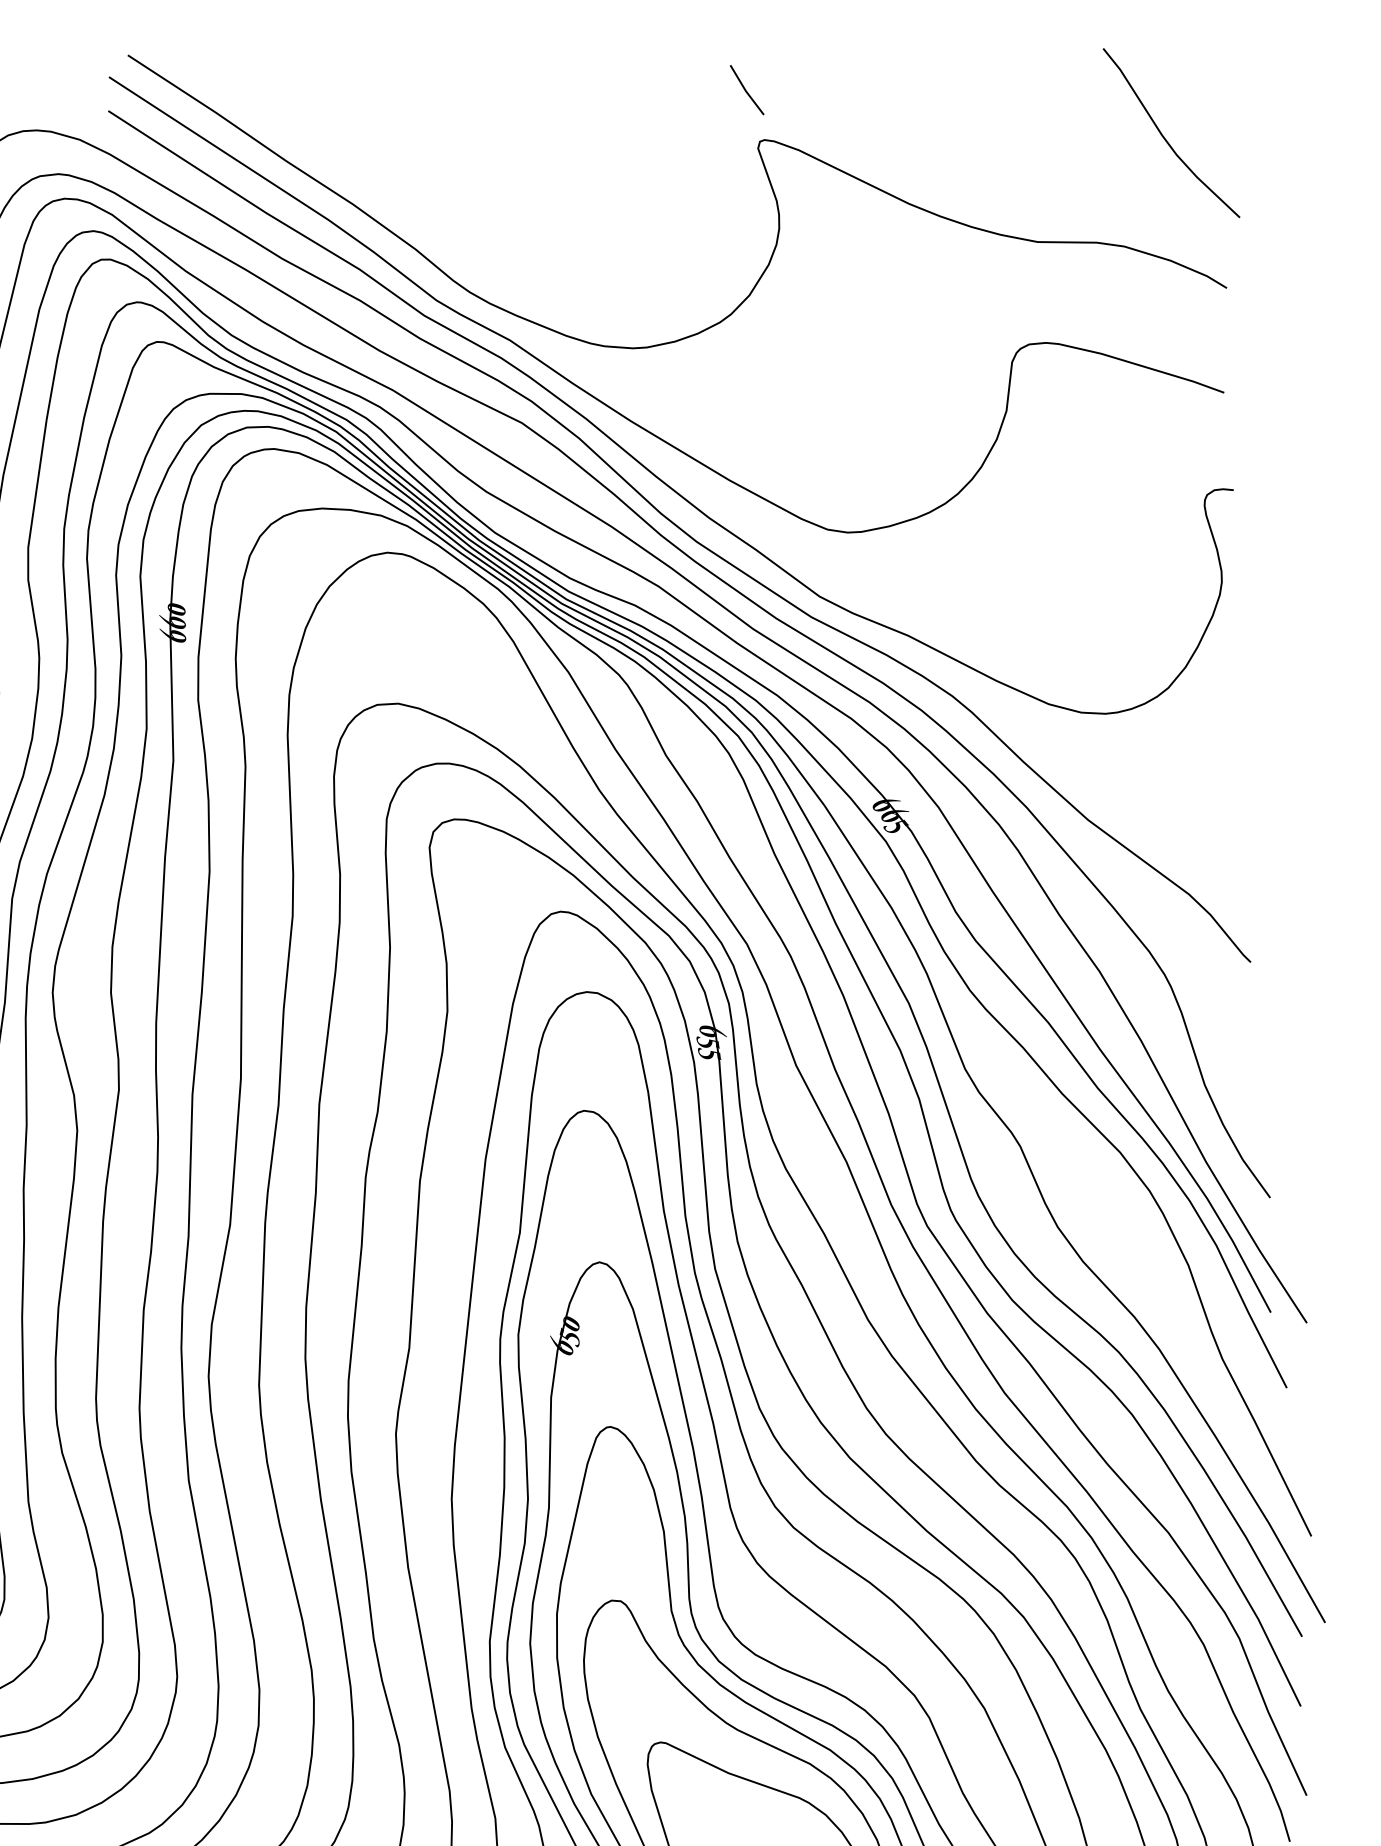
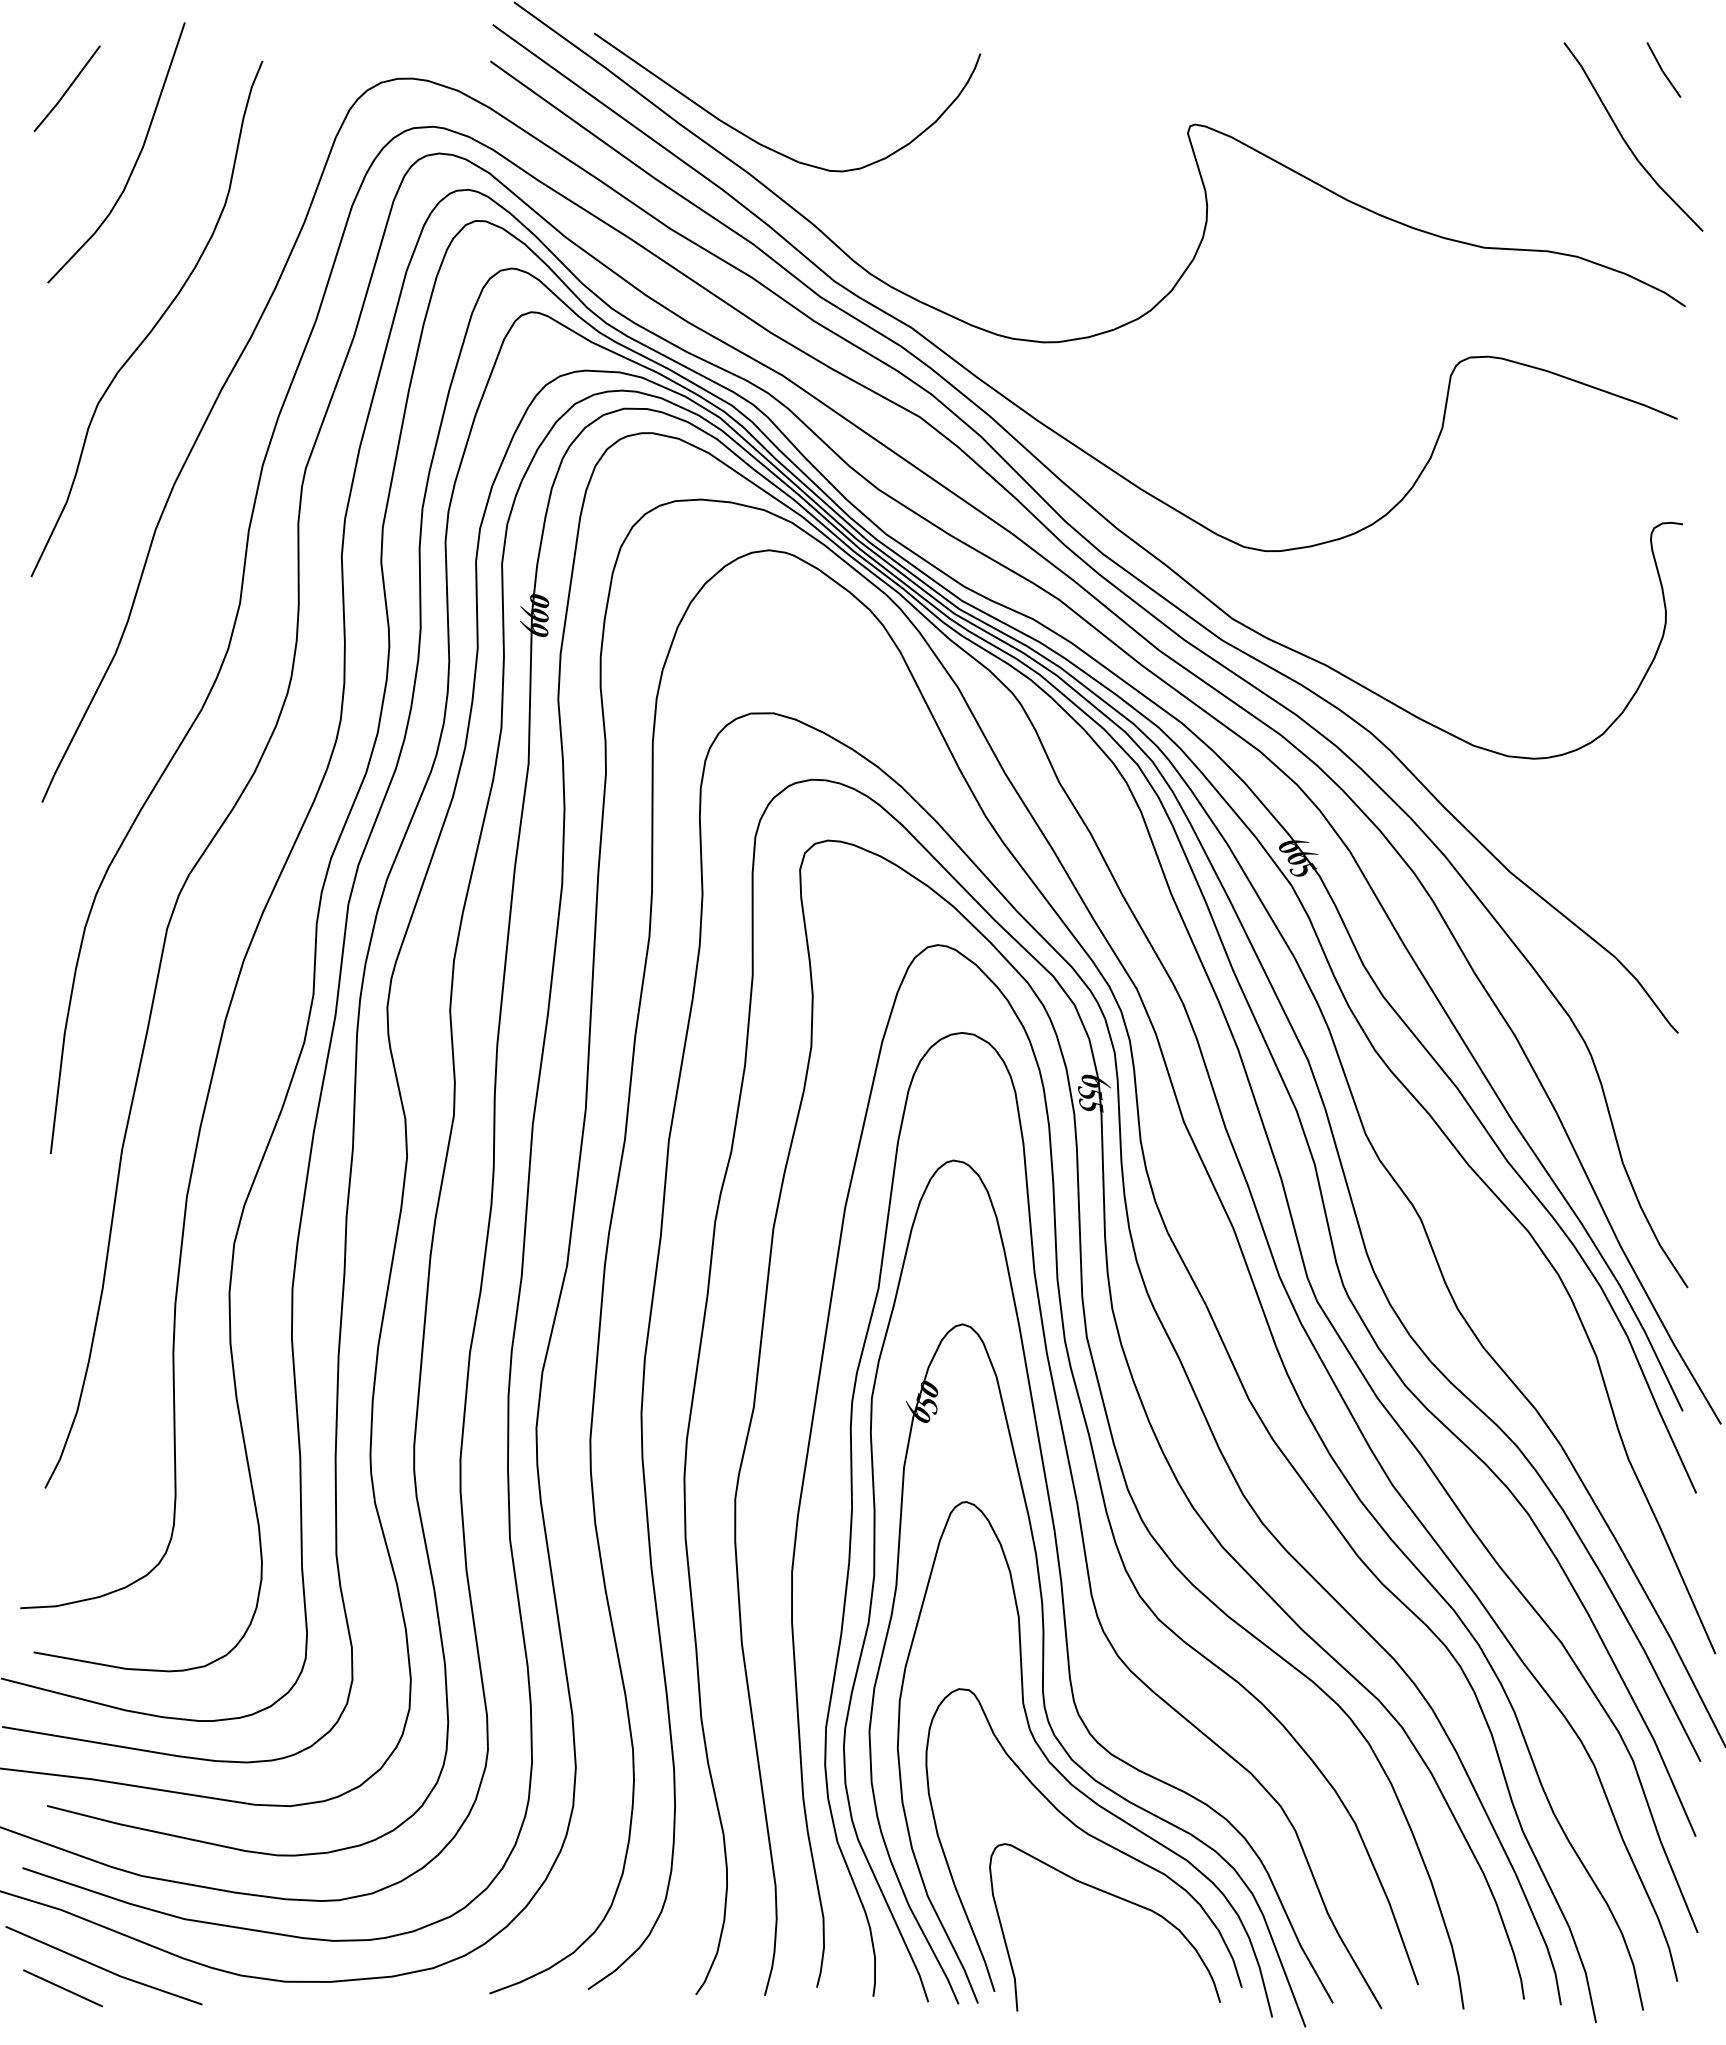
line: (745, 89) -> (1662, 69), moved
curve: (367, 177) -> (765, 145), added

